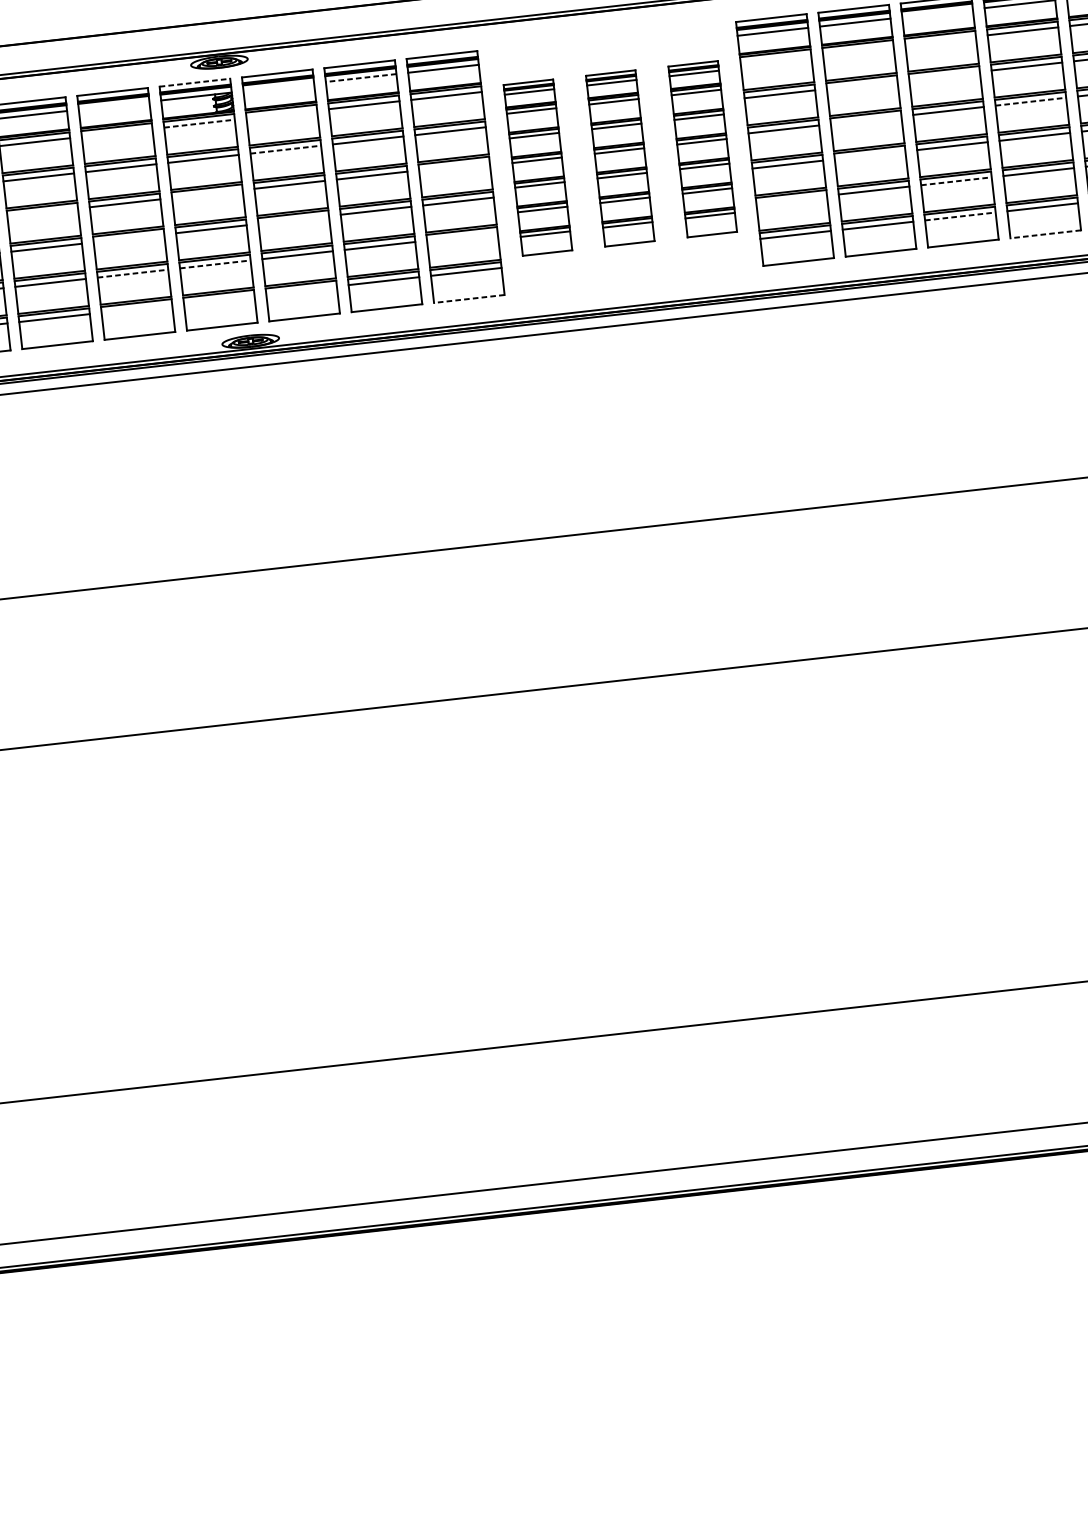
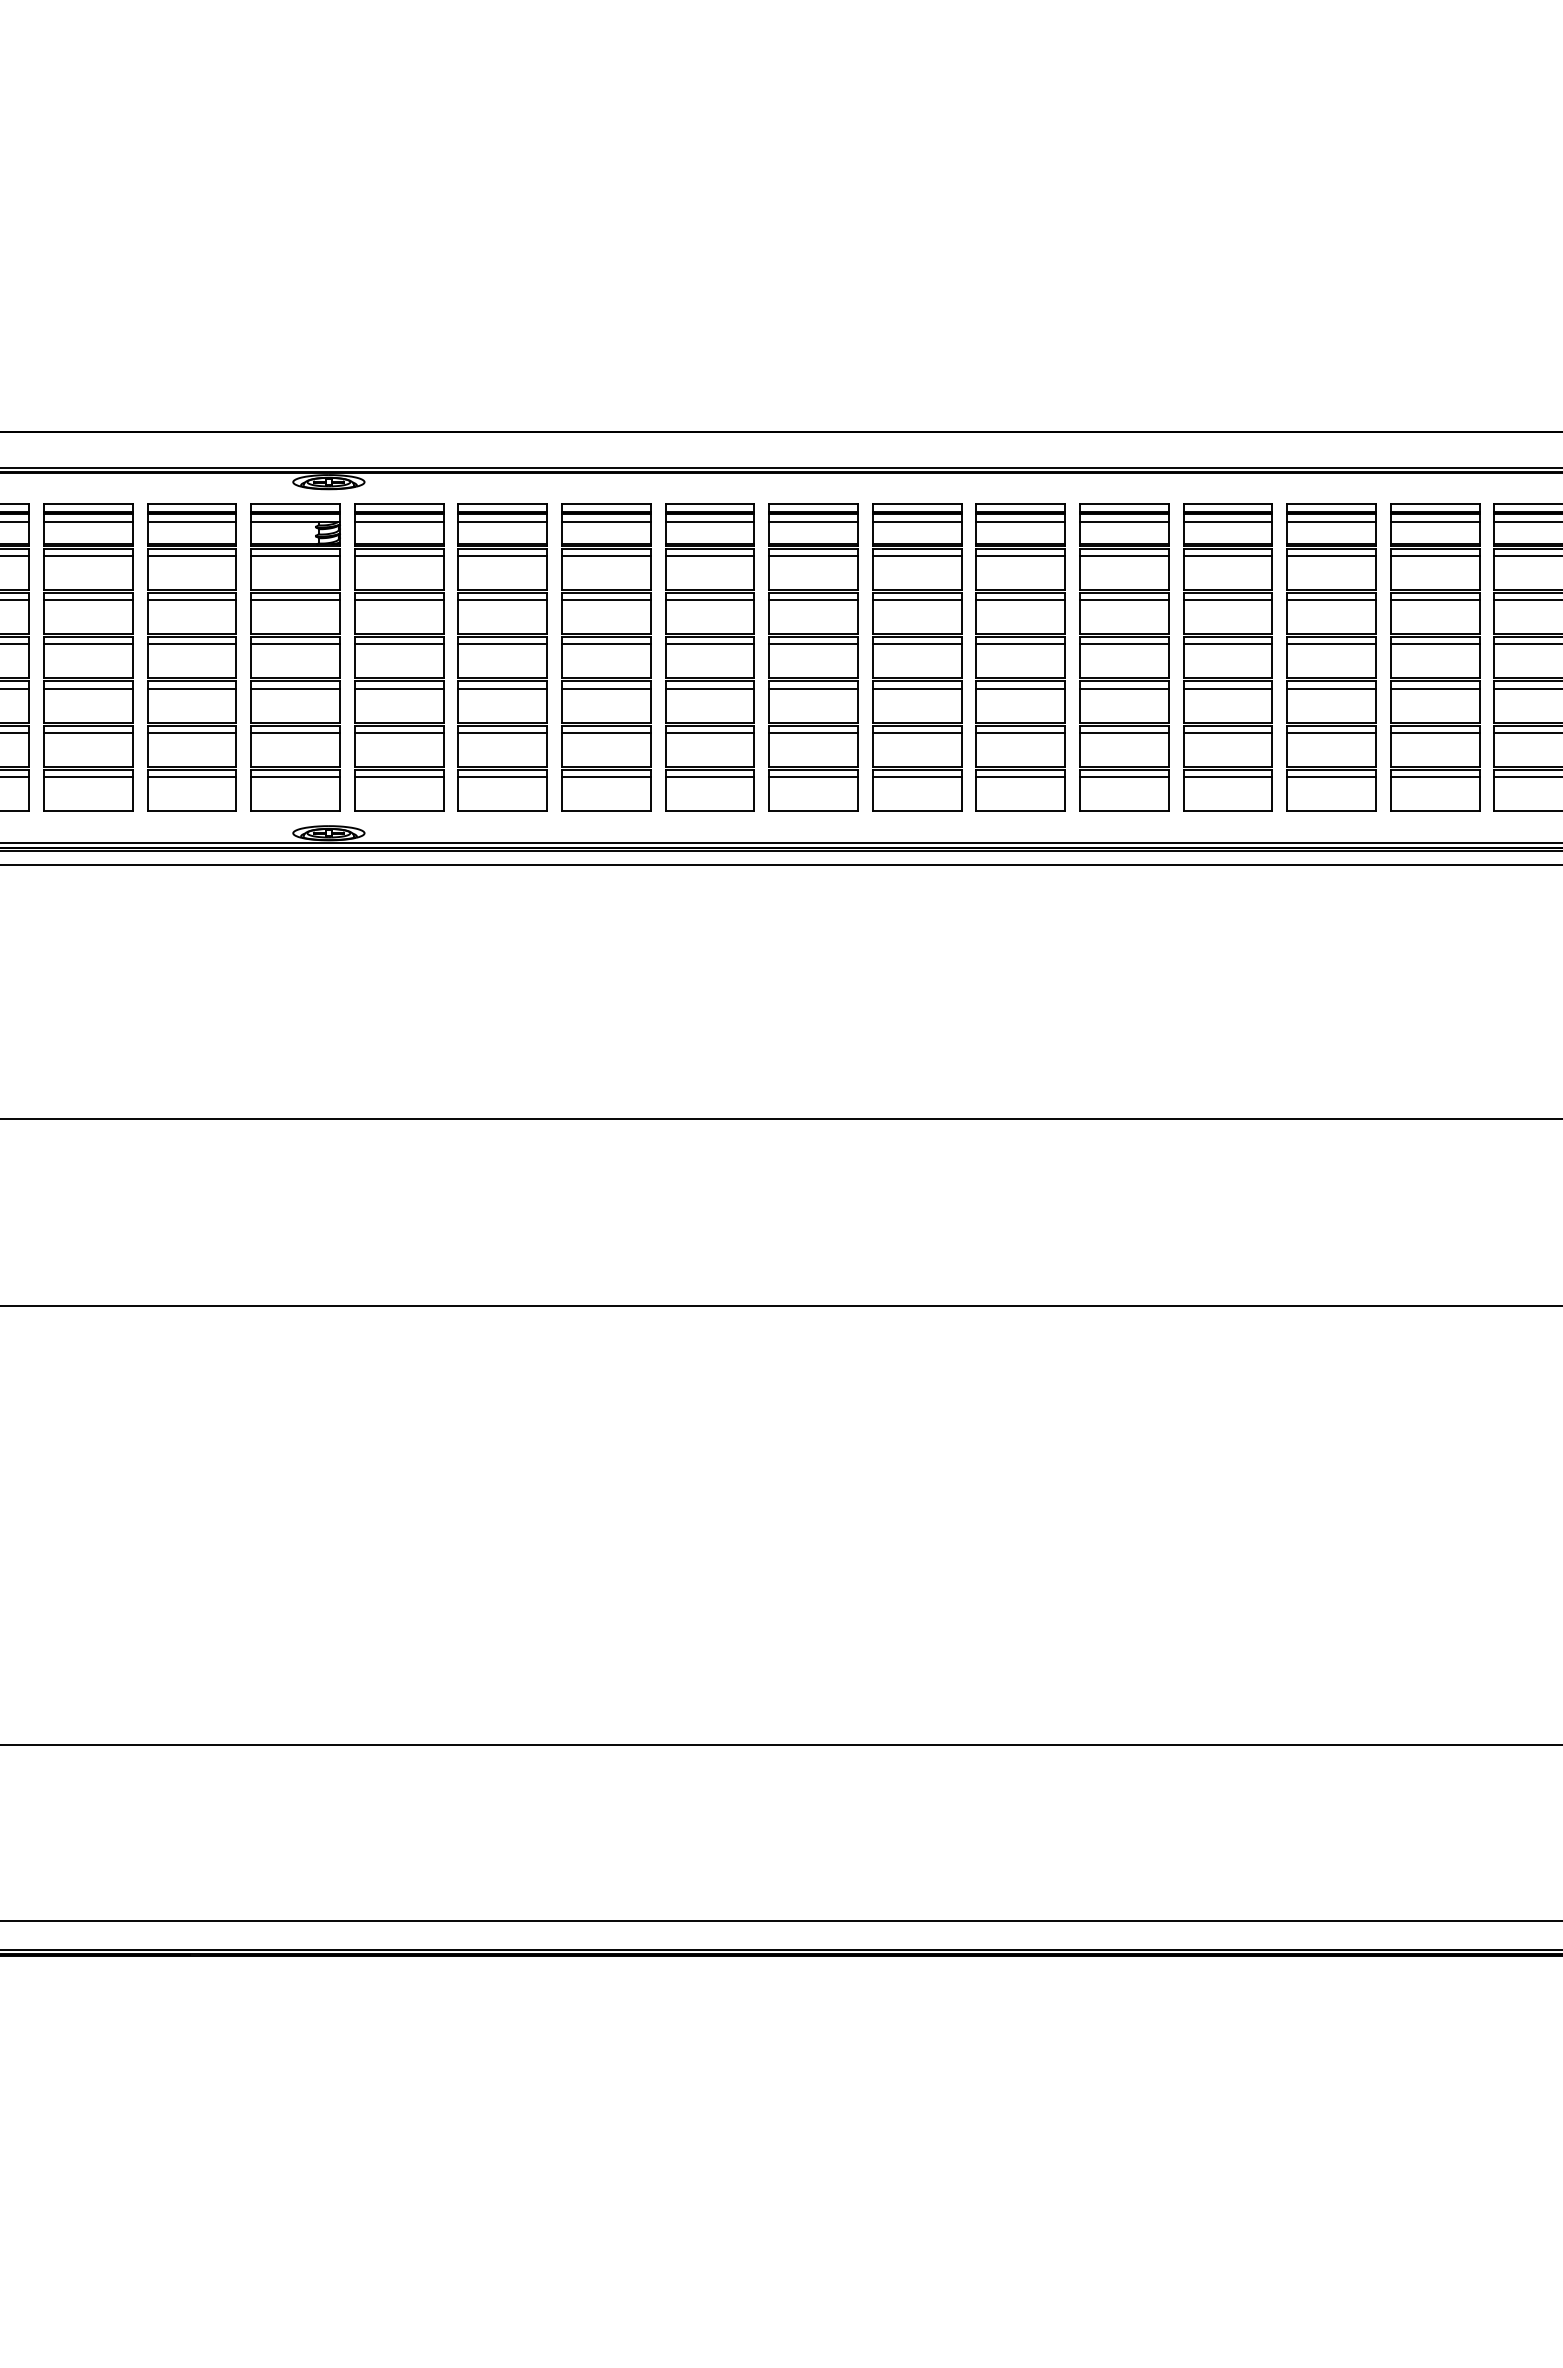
line: (937, 13) -> (1227, 521), added
line: (940, 40) -> (1227, 555), added
line: (857, 49) -> (1123, 555), added
line: (775, 58) -> (1020, 555), added
line: (944, 76) -> (1227, 600), added
line: (360, 77) -> (502, 521), dashed -> solid
line: (195, 82) -> (296, 504), dashed -> solid
line: (861, 85) -> (1123, 600), added
line: (278, 87) -> (398, 521), added
line: (1031, 101) -> (1332, 644), dashed -> solid
line: (113, 105) -> (191, 521), added
line: (281, 114) -> (398, 555), added
line: (865, 120) -> (1123, 644), added
line: (200, 123) -> (296, 555), dashed -> solid
line: (116, 132) -> (191, 555), added
line: (286, 149) -> (399, 600), dashed -> solid
part: (702, 149) -> (917, 657), size x1.43
line: (869, 155) -> (1123, 688), added
part: (620, 158) -> (813, 657), size x1.43
line: (454, 166) -> (606, 644), added
part: (537, 167) -> (709, 657), size x1.43
line: (956, 180) -> (1228, 732), dashed -> solid
line: (207, 194) -> (295, 644), added
line: (791, 199) -> (1020, 732), added
line: (42, 212) -> (88, 644), added
line: (960, 216) -> (1228, 777), dashed -> solid
line: (293, 220) -> (398, 688), added
line: (1045, 234) -> (1331, 811), dashed -> solid
line: (462, 236) -> (606, 732), added
line: (128, 238) -> (191, 688), added
line: (215, 264) -> (296, 732), dashed -> solid
line: (133, 273) -> (192, 732), dashed -> solid
line: (301, 290) -> (398, 777), added
line: (219, 299) -> (295, 777), added
line: (468, 299) -> (605, 811), dashed -> solid
line: (136, 309) -> (191, 777), added

